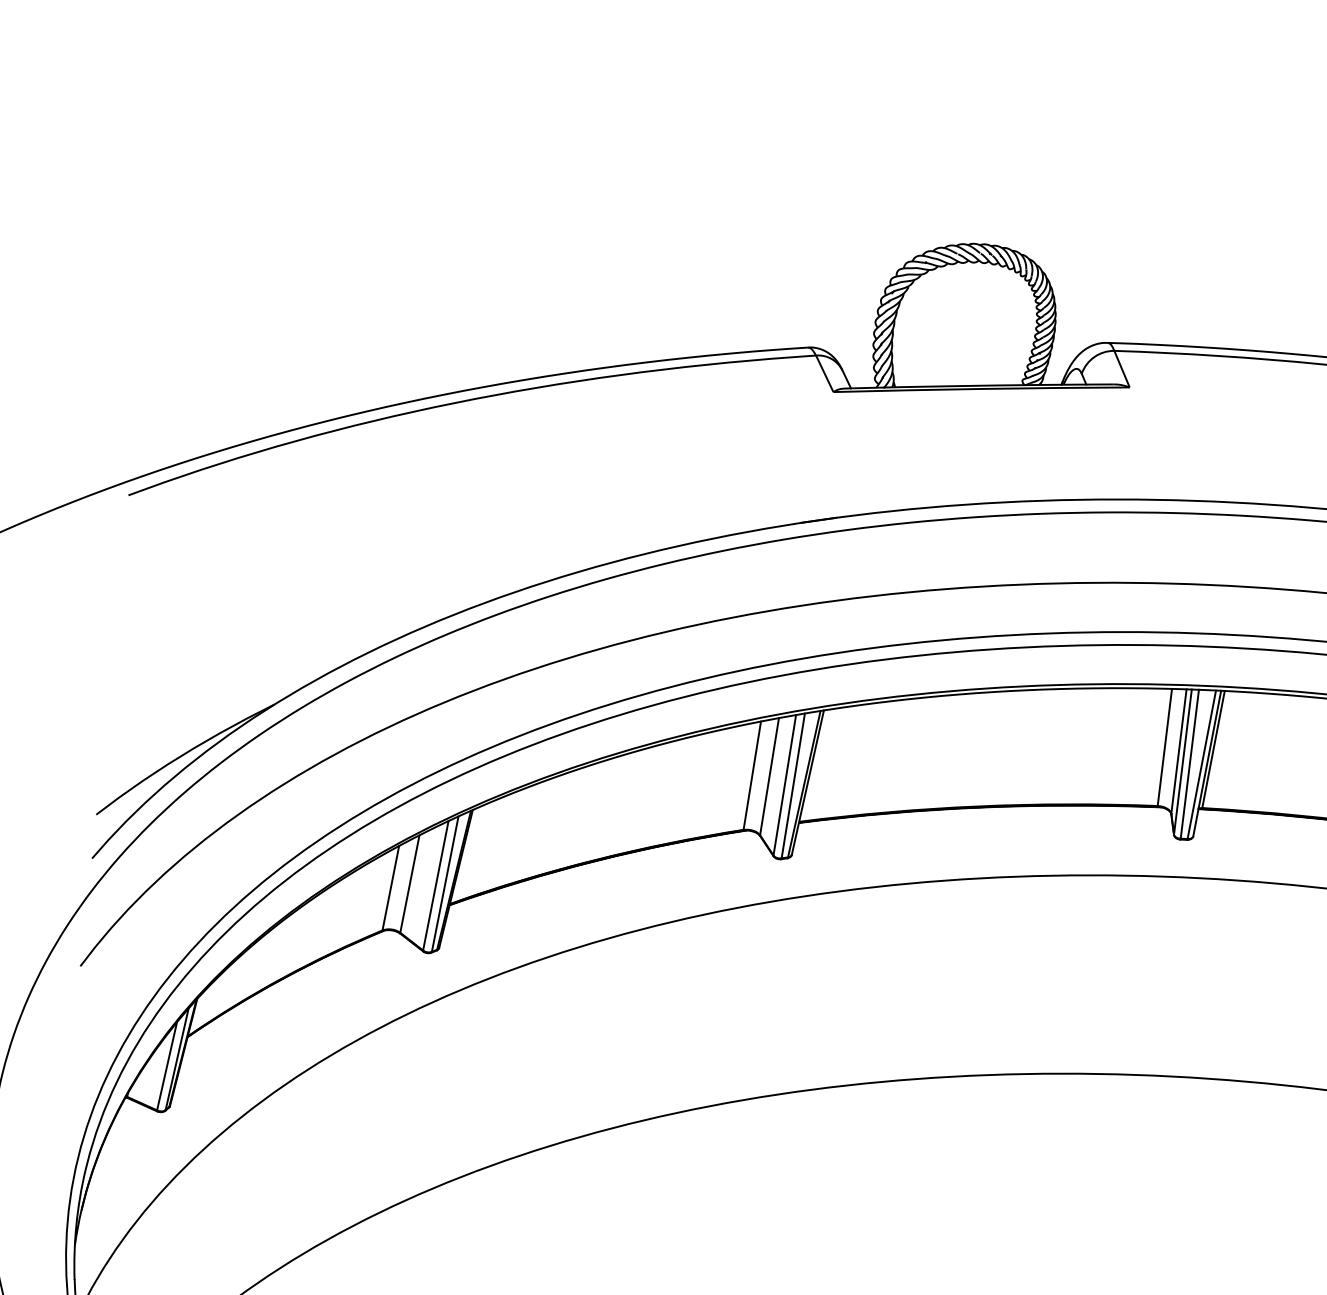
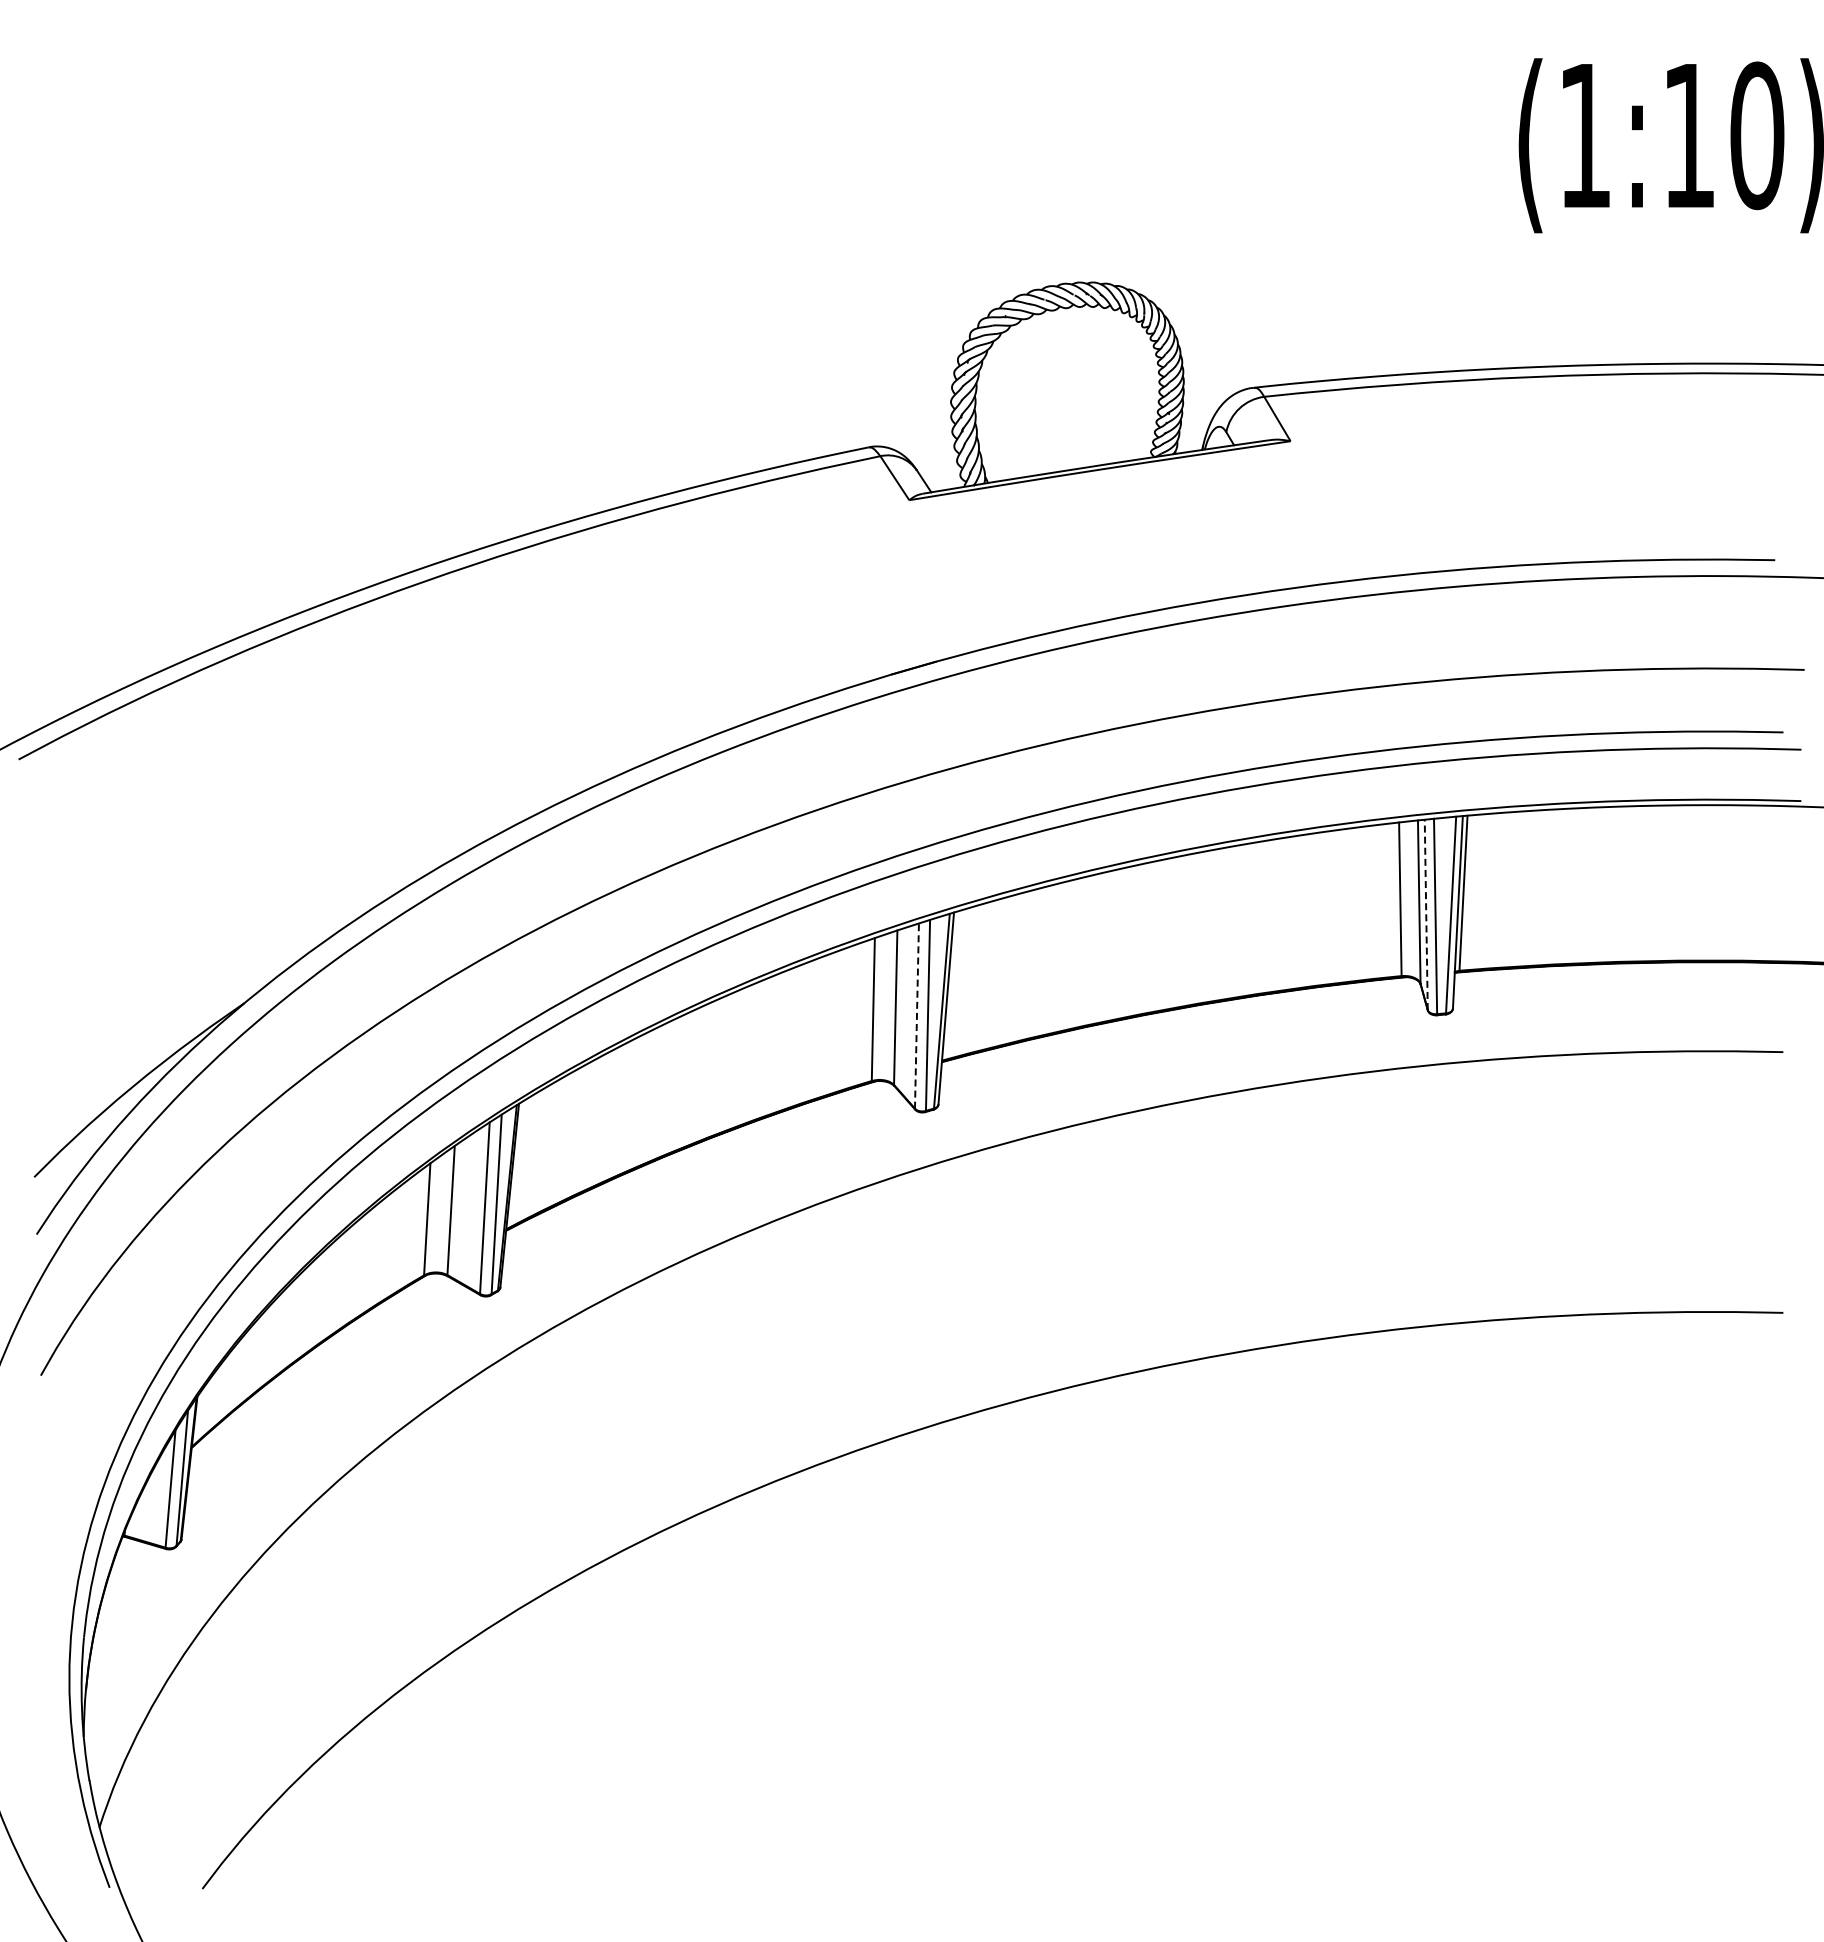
line: (1183, 761) -> (1426, 914), solid -> dashed
line: (784, 785) -> (916, 1016), solid -> dashed

